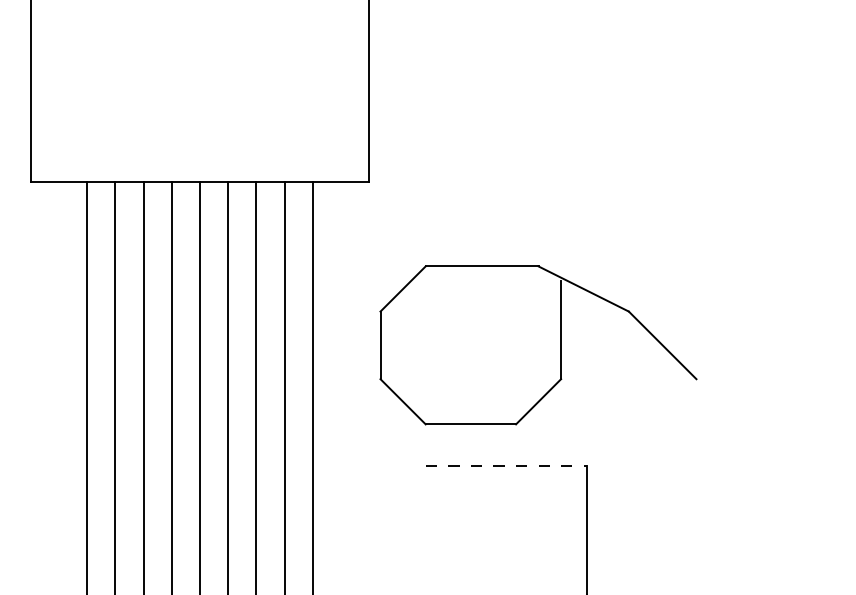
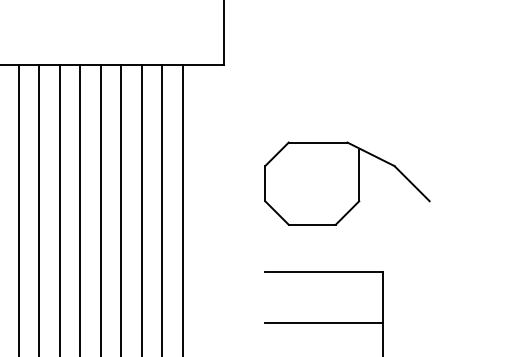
part: (538, 345) -> (347, 183), size x0.71
line: (506, 466) -> (324, 271), dashed -> solid
line: (505, 536) -> (323, 322), added

